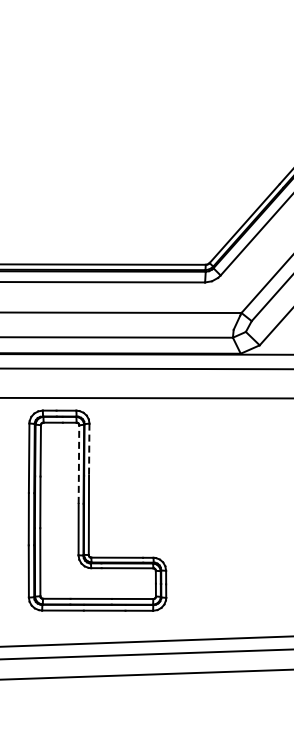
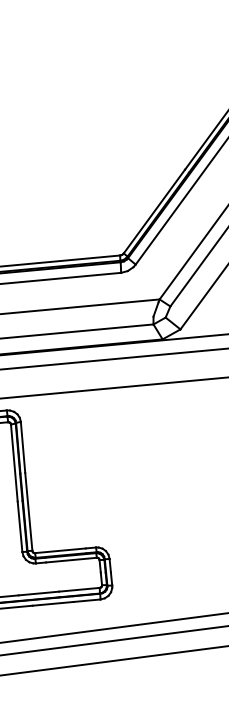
line: (89, 449) -> (23, 447), dashed -> solid
line: (78, 464) -> (13, 463), dashed -> solid

